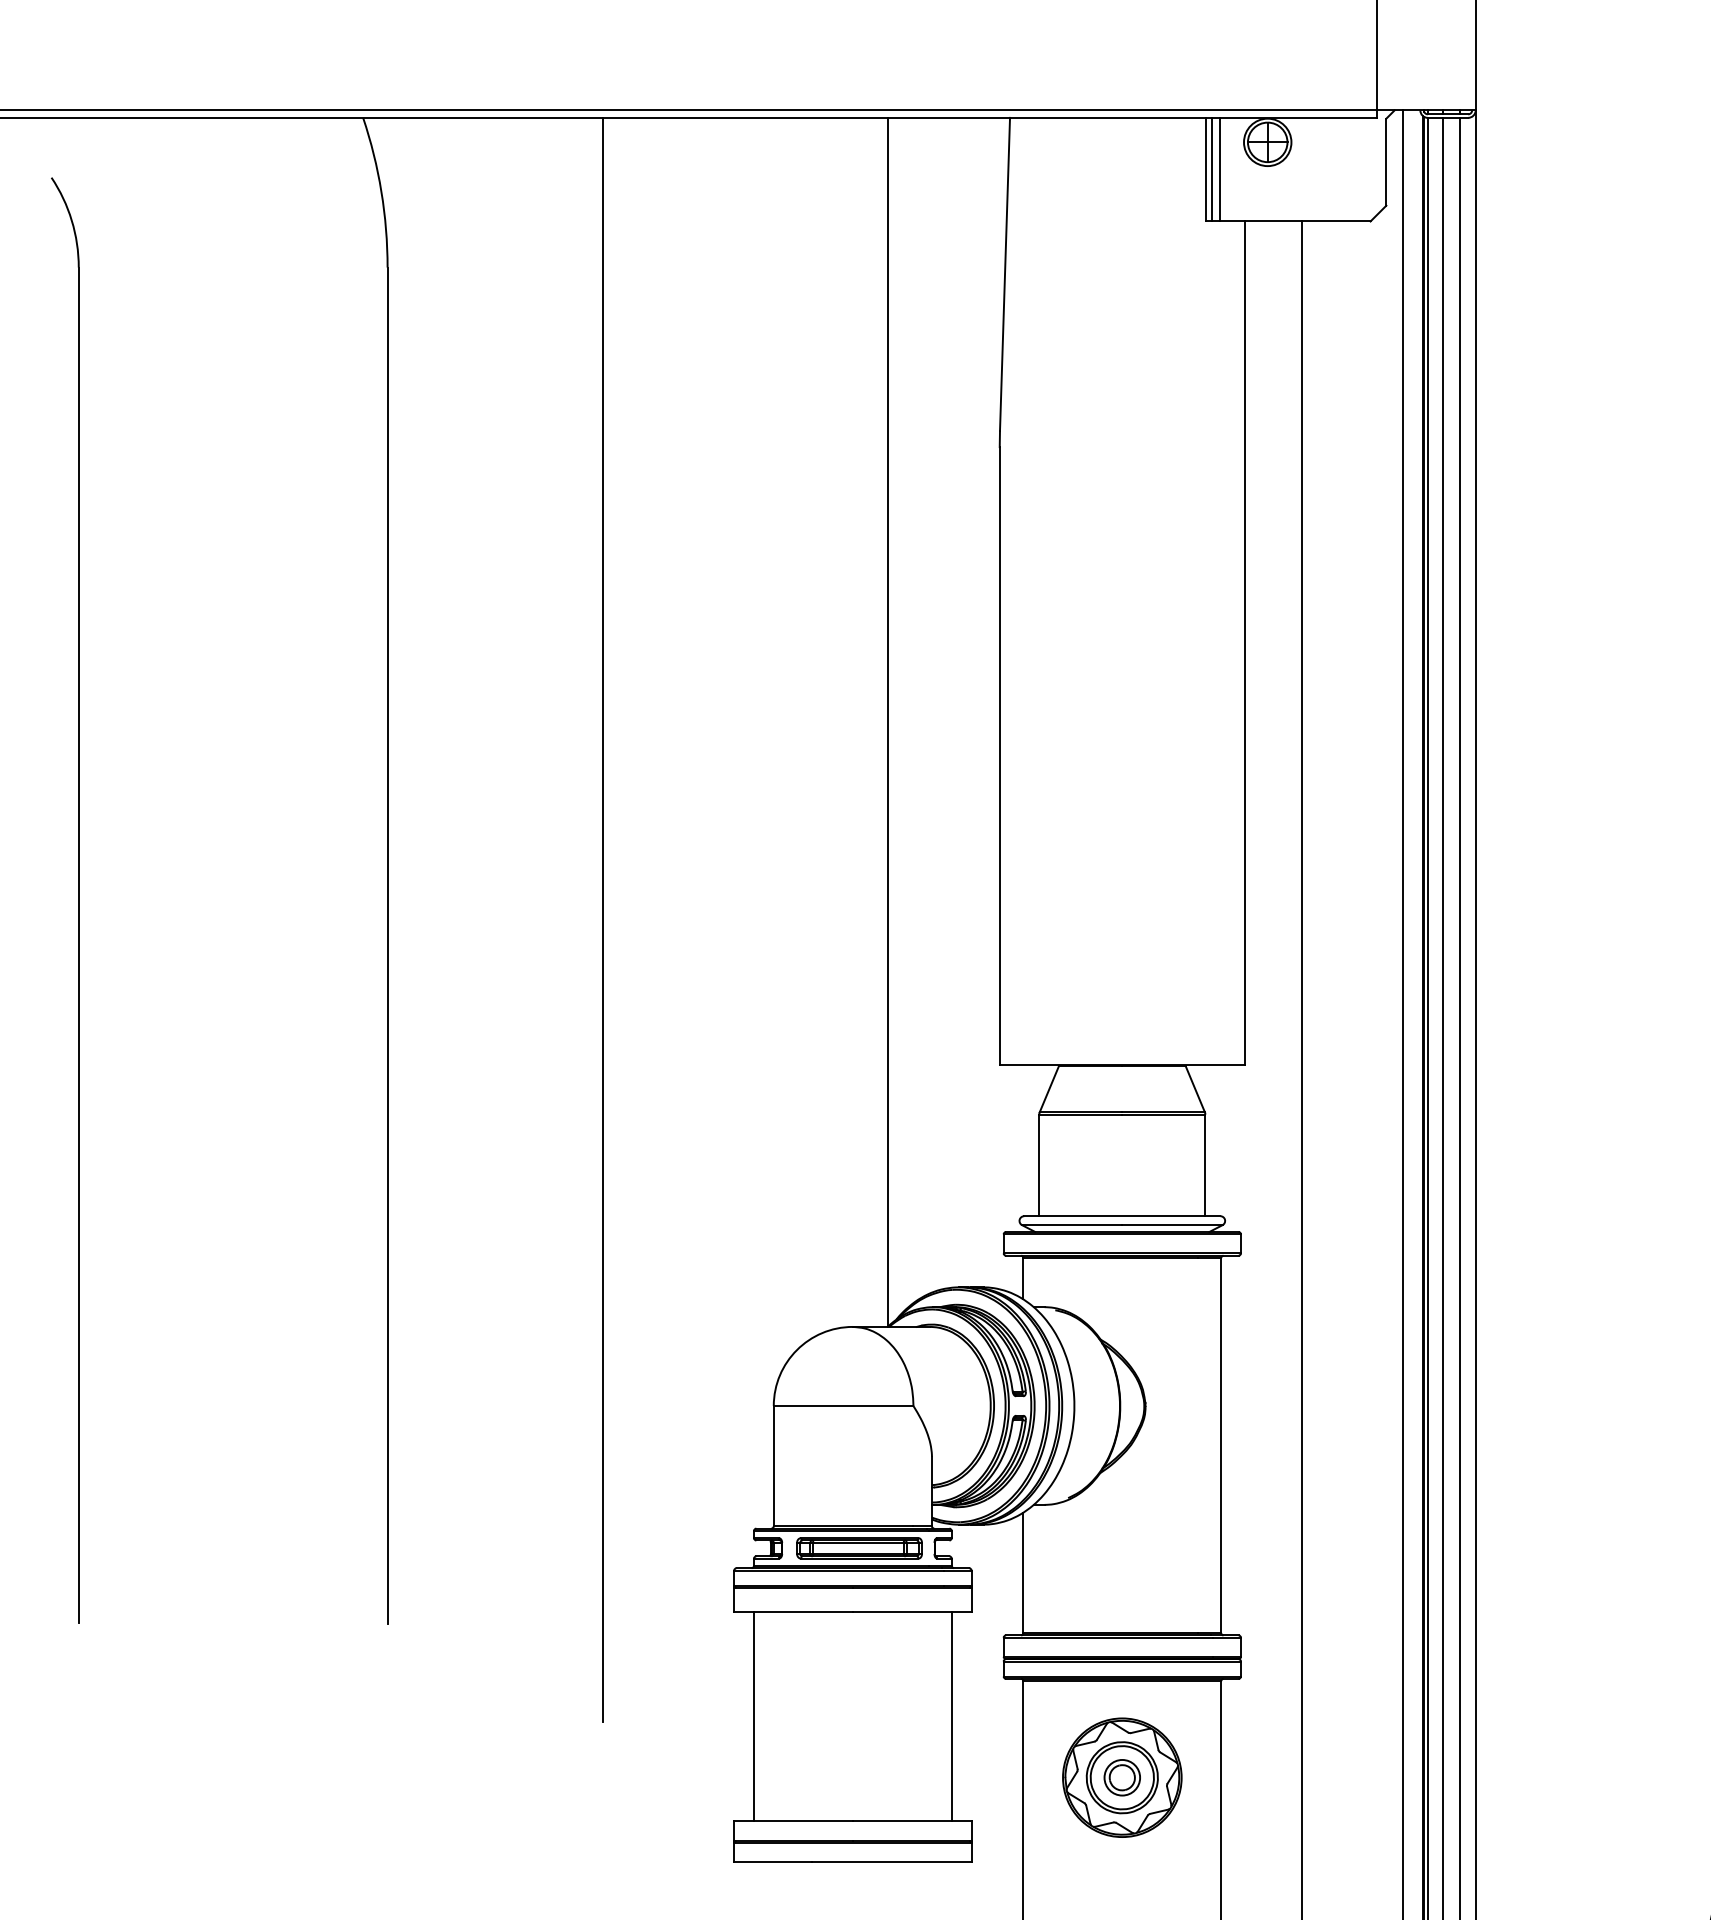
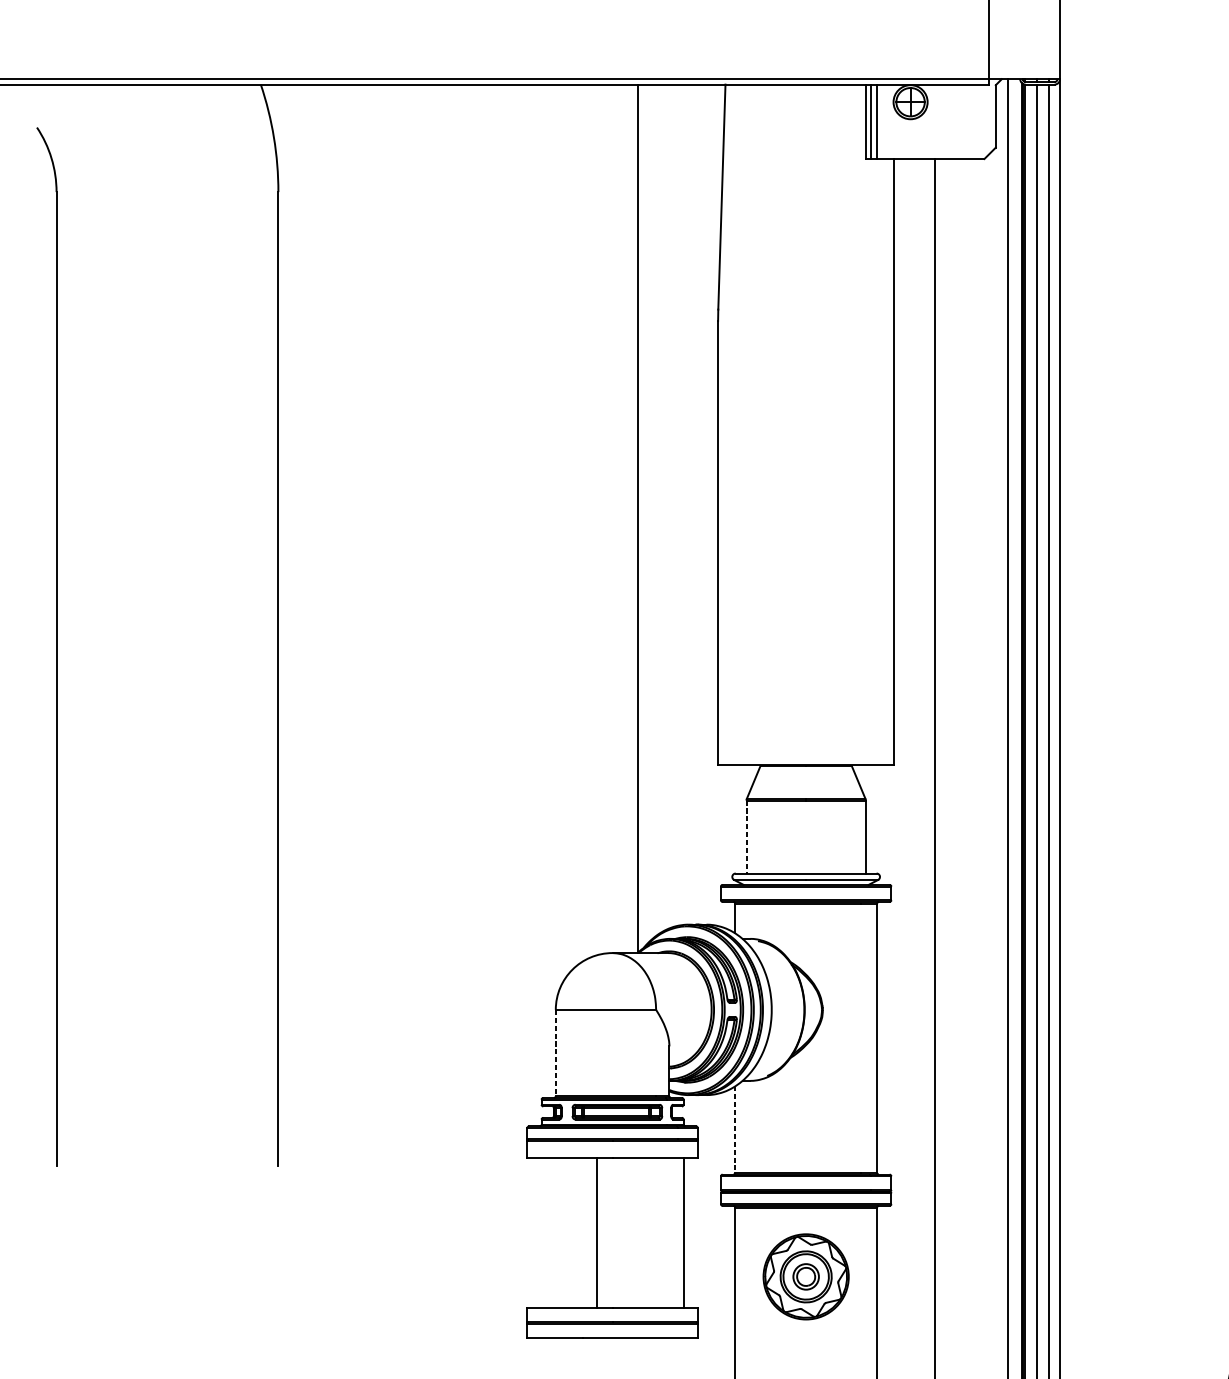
line: (603, 919) -> (433, 660), removed
line: (1039, 1165) -> (746, 837), solid -> dashed
line: (773, 1466) -> (555, 1053), solid -> dashed
line: (1023, 1573) -> (735, 1130), solid -> dashed
line: (754, 1716) -> (597, 1232), moved

